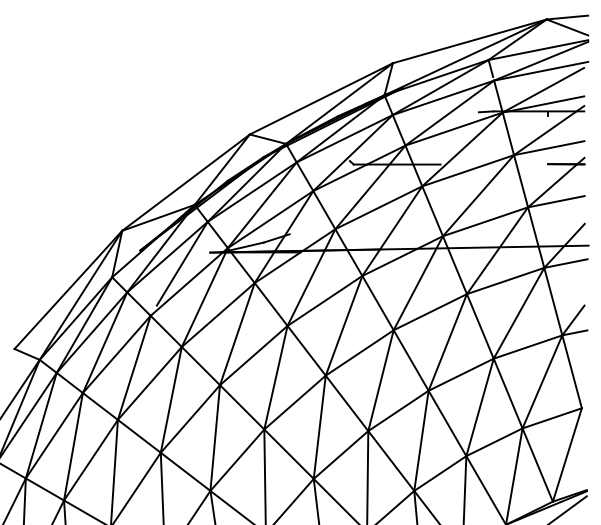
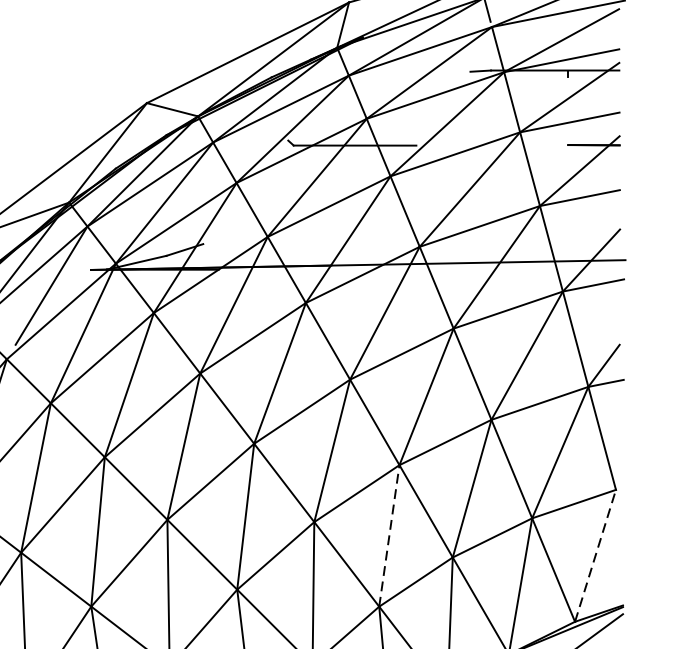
line: (421, 440) -> (389, 535), solid -> dashed
line: (567, 454) -> (595, 555), solid -> dashed

